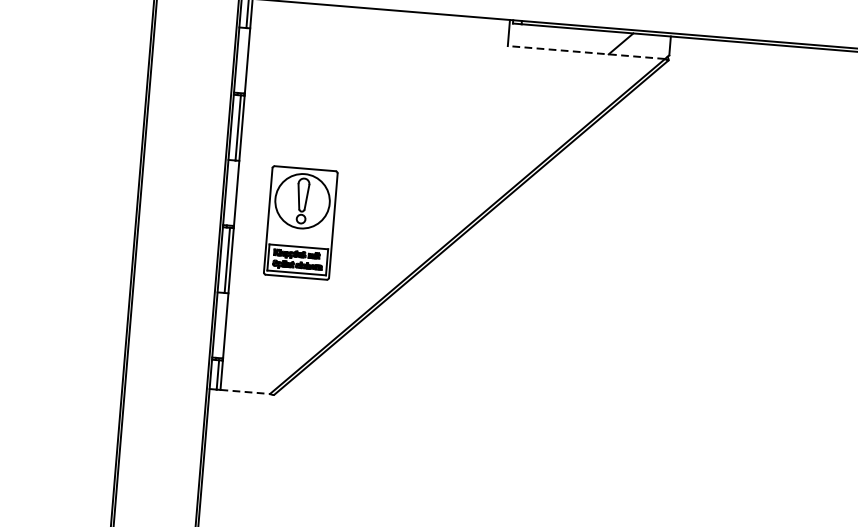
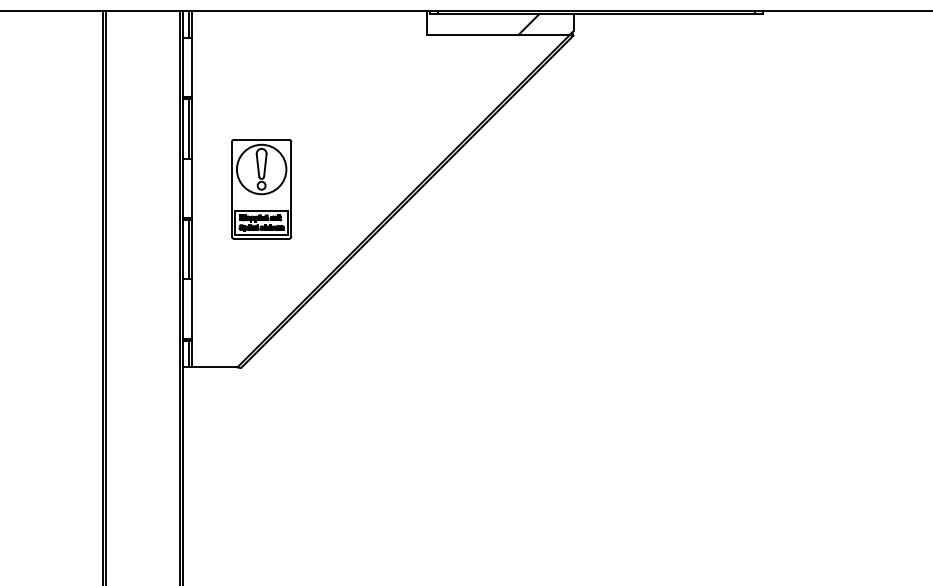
line: (586, 52) -> (498, 34), dashed -> solid
part: (300, 223) -> (261, 189), moved
line: (245, 392) -> (215, 367), dashed -> solid

